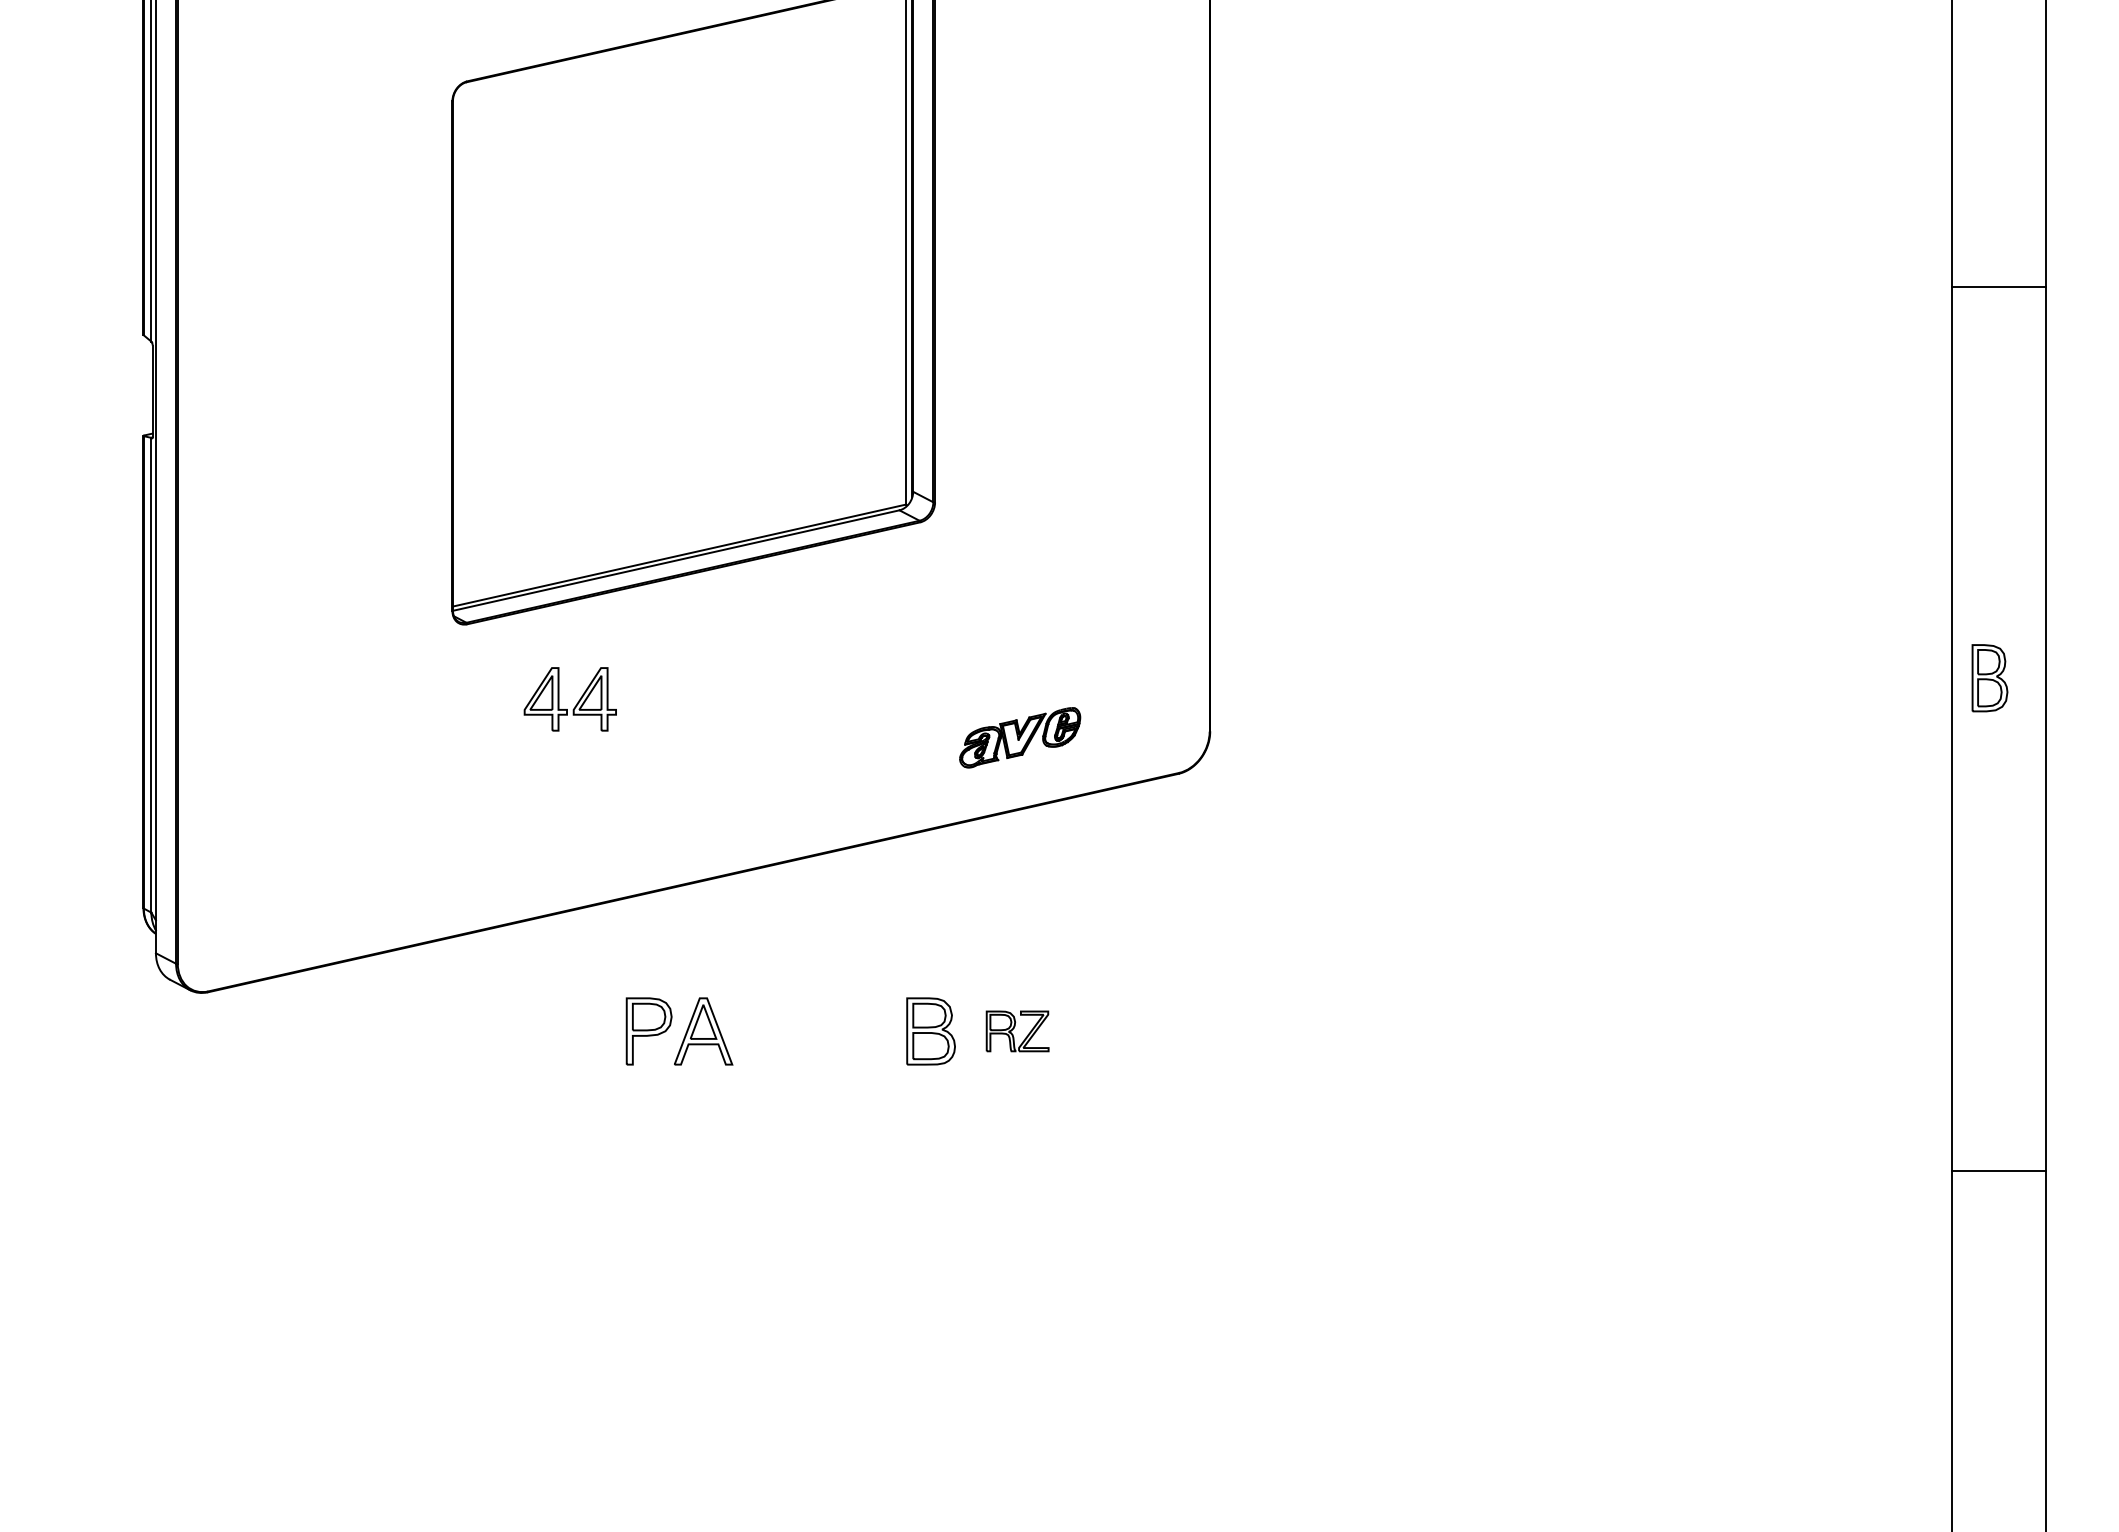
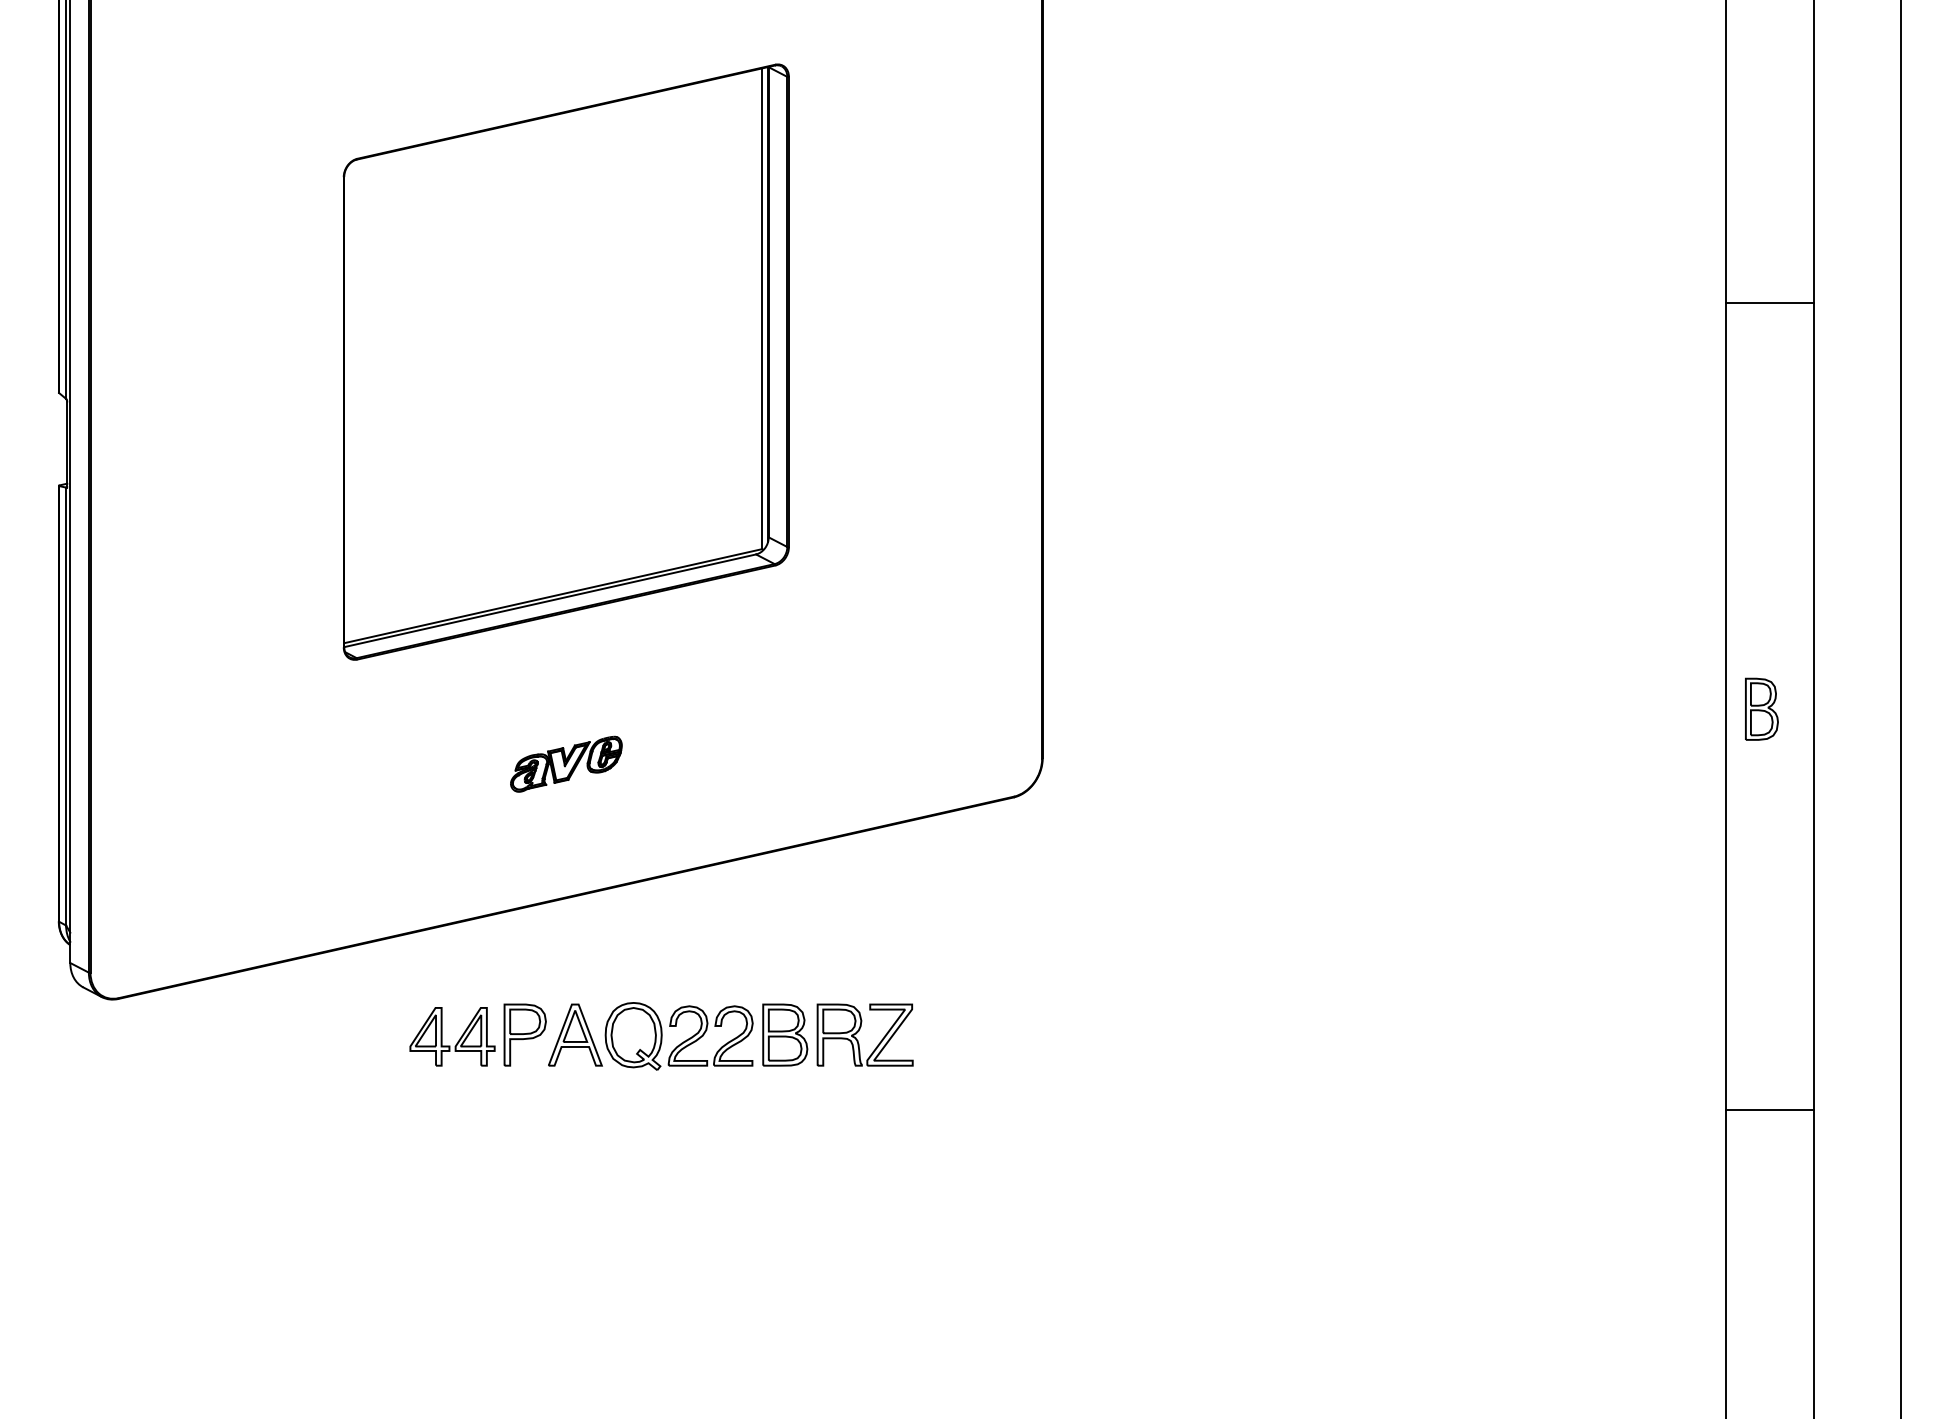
line: (1998, 287) -> (1769, 303), moved
part: (575, 704) -> (457, 1041), moved
part: (1020, 736) -> (566, 763), moved
part: (1017, 1030) -> (864, 1034), size x1.67
part: (818, 1039) -> (681, 1042), added
line: (1998, 1170) -> (1769, 1109), moved

